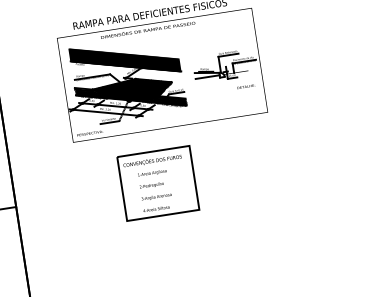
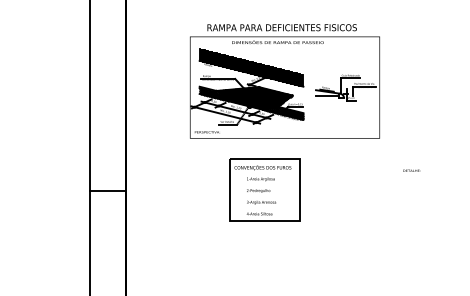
text: (245, 86) -> (411, 170), moved

